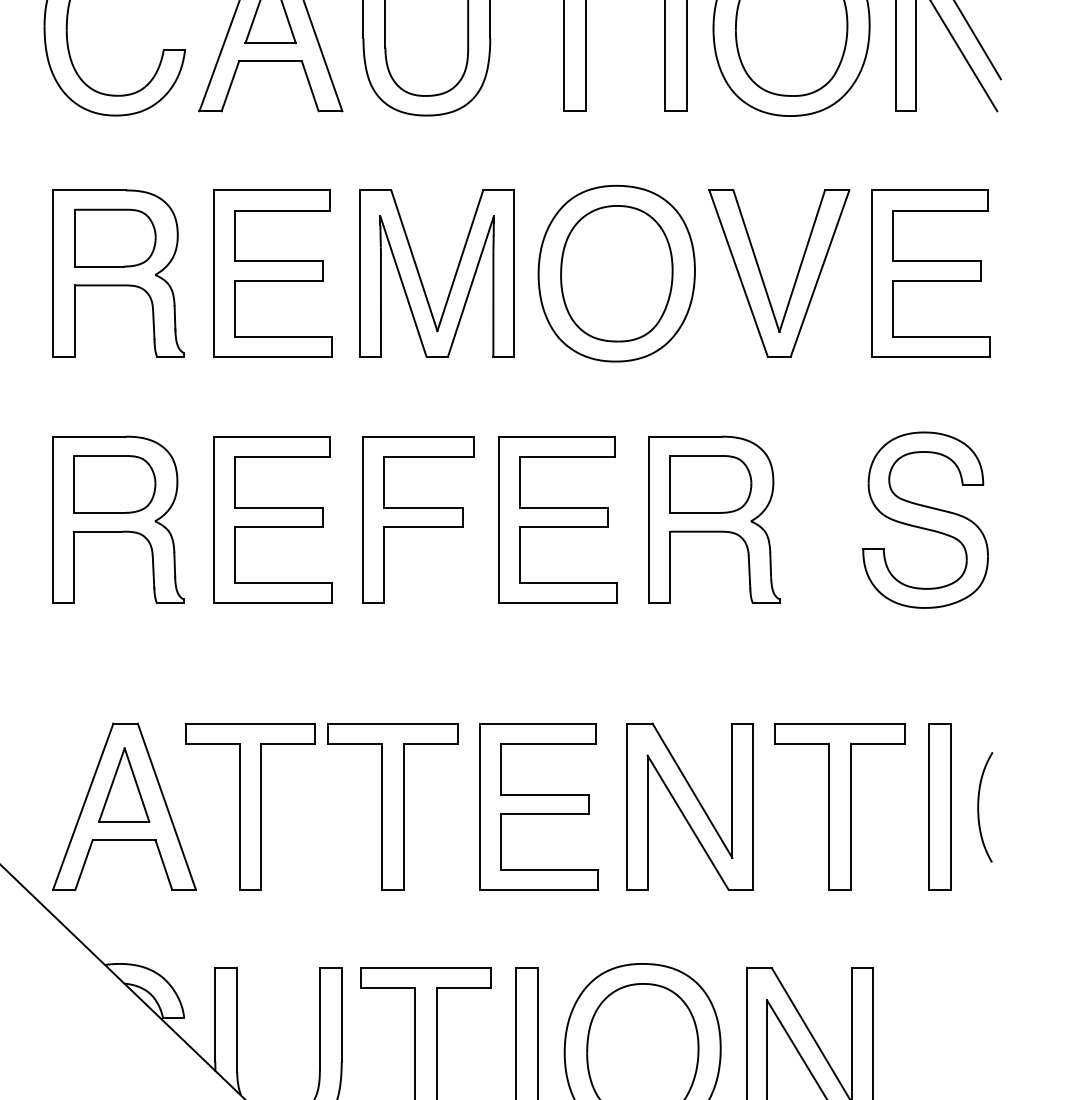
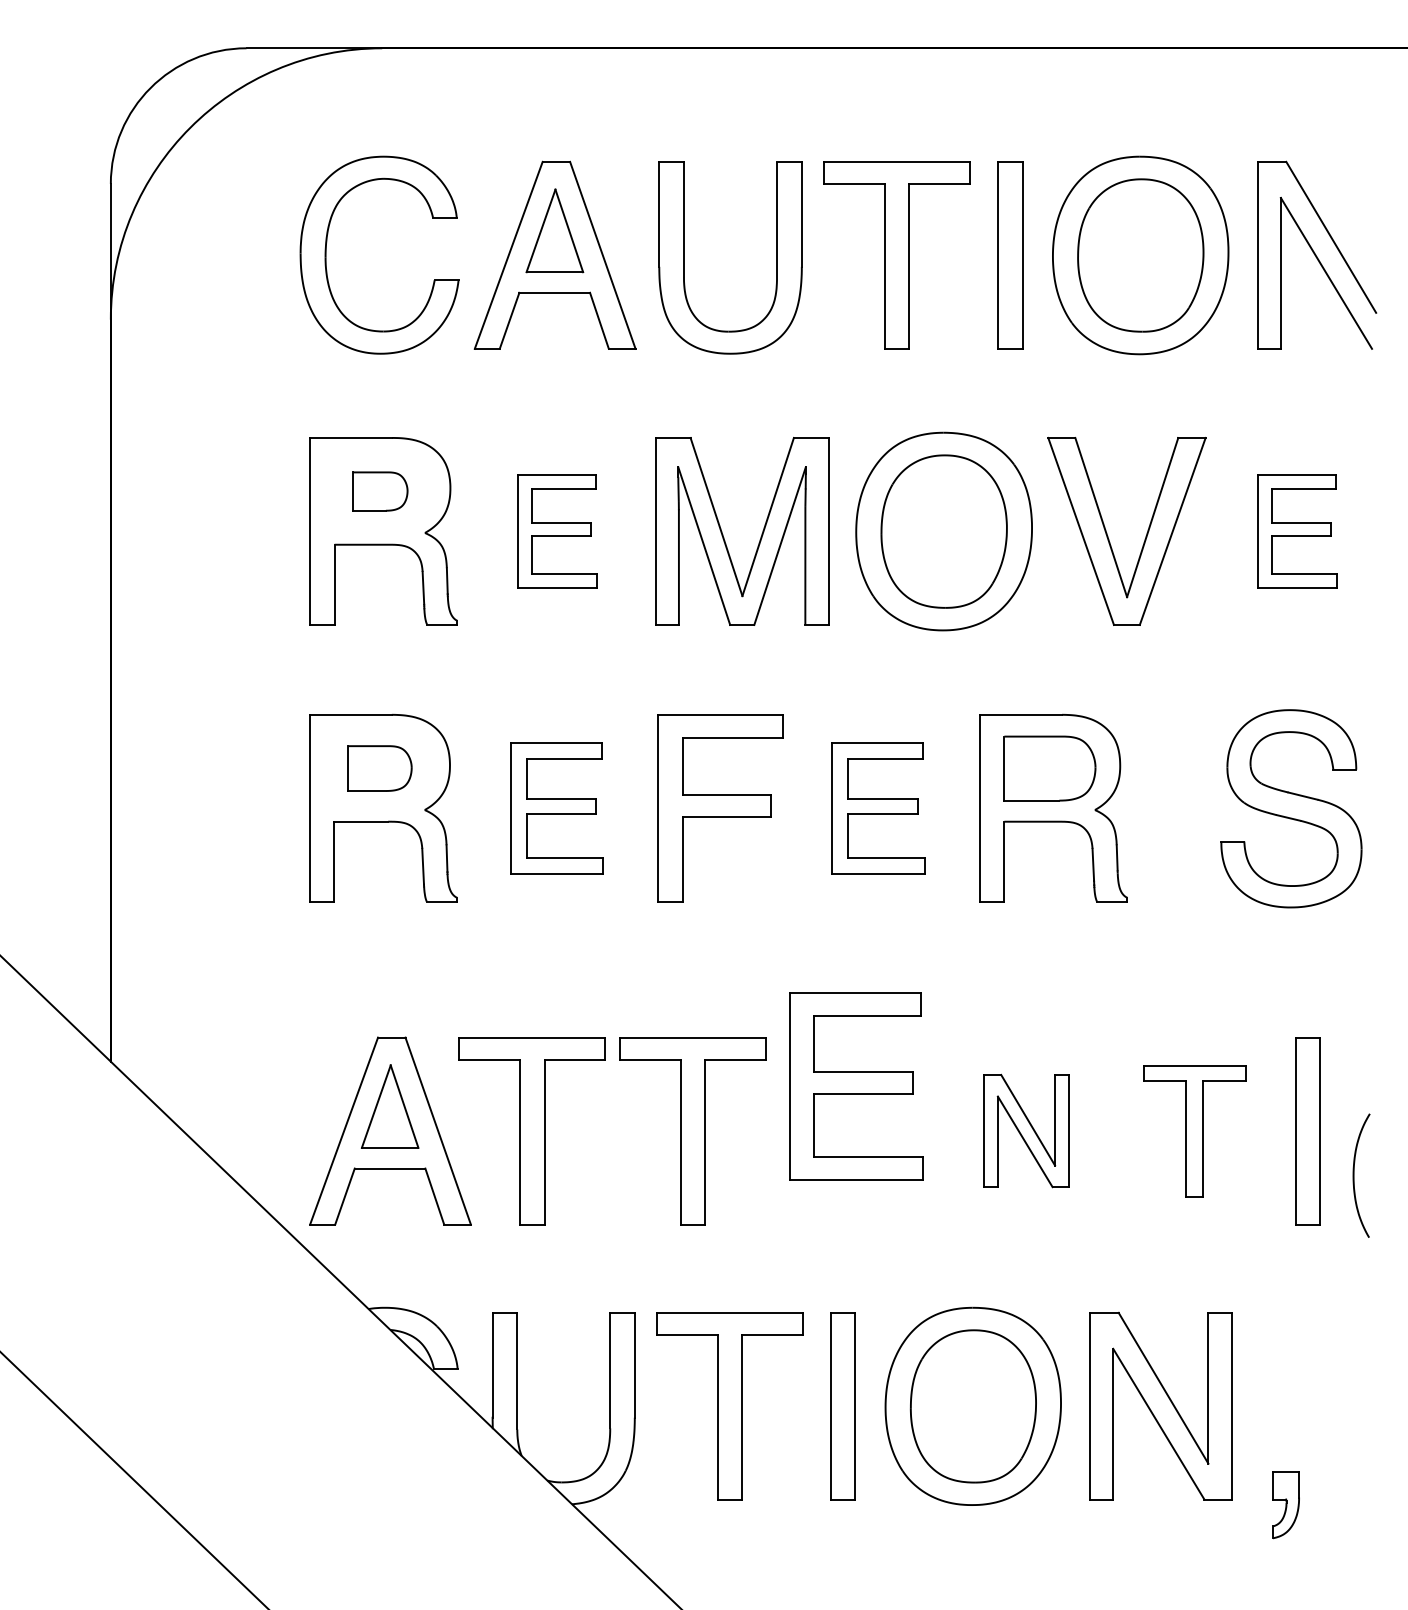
part: (115, 238) -> (380, 491), size x0.6
part: (272, 273) -> (557, 531), size x0.6
part: (931, 273) -> (1297, 531), size x0.6
part: (114, 484) -> (379, 768), size x0.7
part: (272, 519) -> (556, 808), size x0.7
part: (557, 519) -> (877, 808), size x0.7
part: (690, 806) -> (1026, 1130), size x0.6
part: (538, 807) -> (856, 1086), moved
part: (839, 807) -> (1194, 1131), size x0.7
curve: (979, 807) -> (1354, 1175), moved

